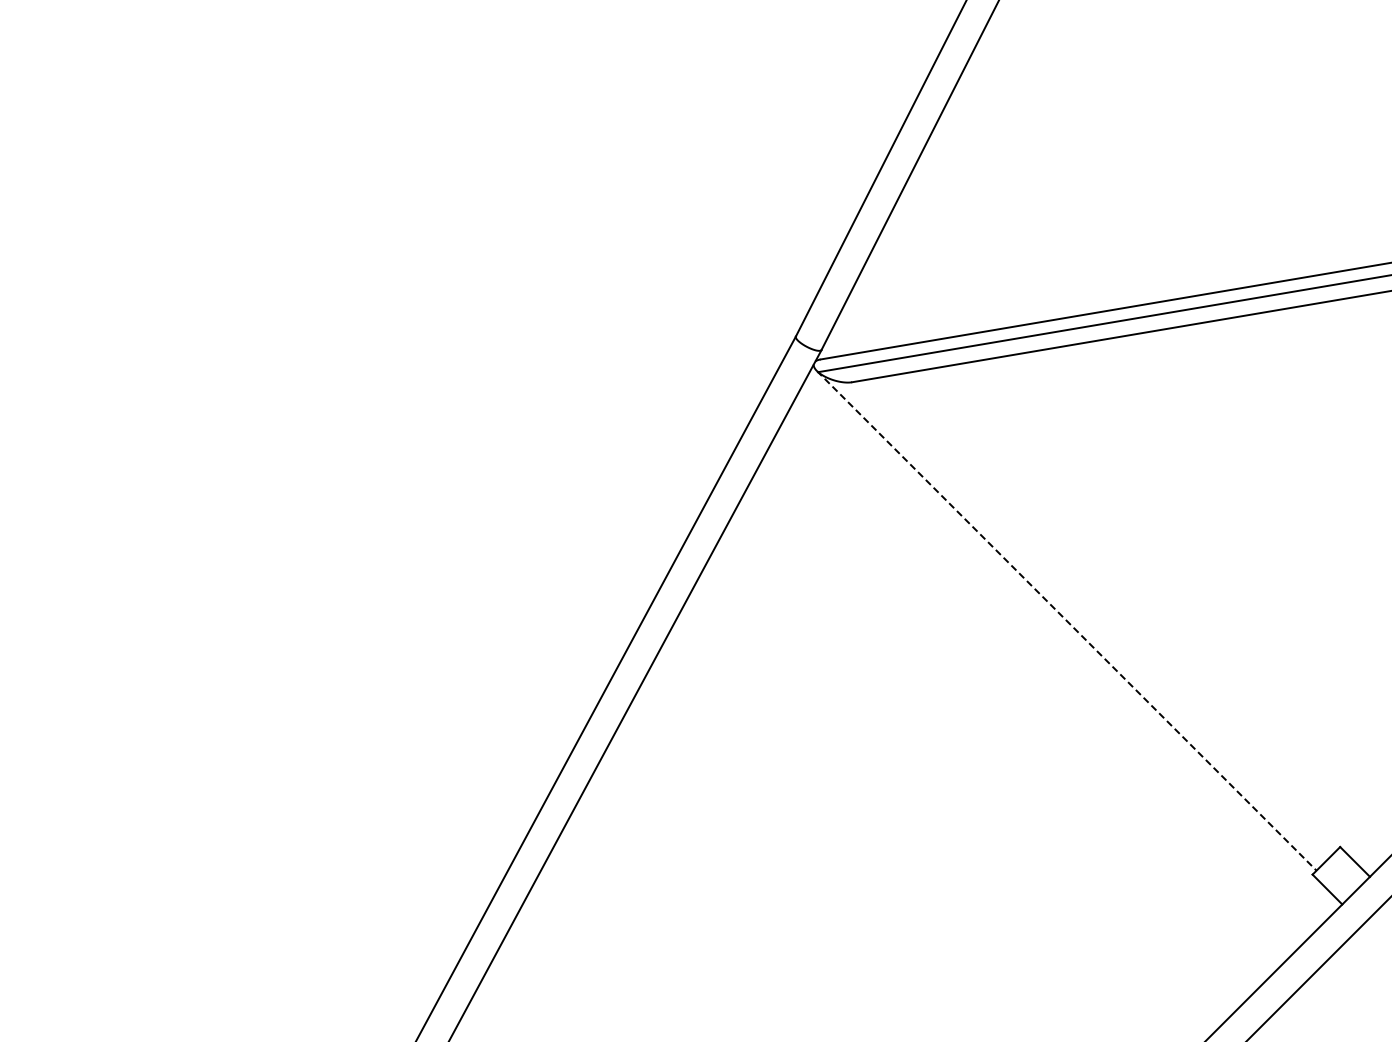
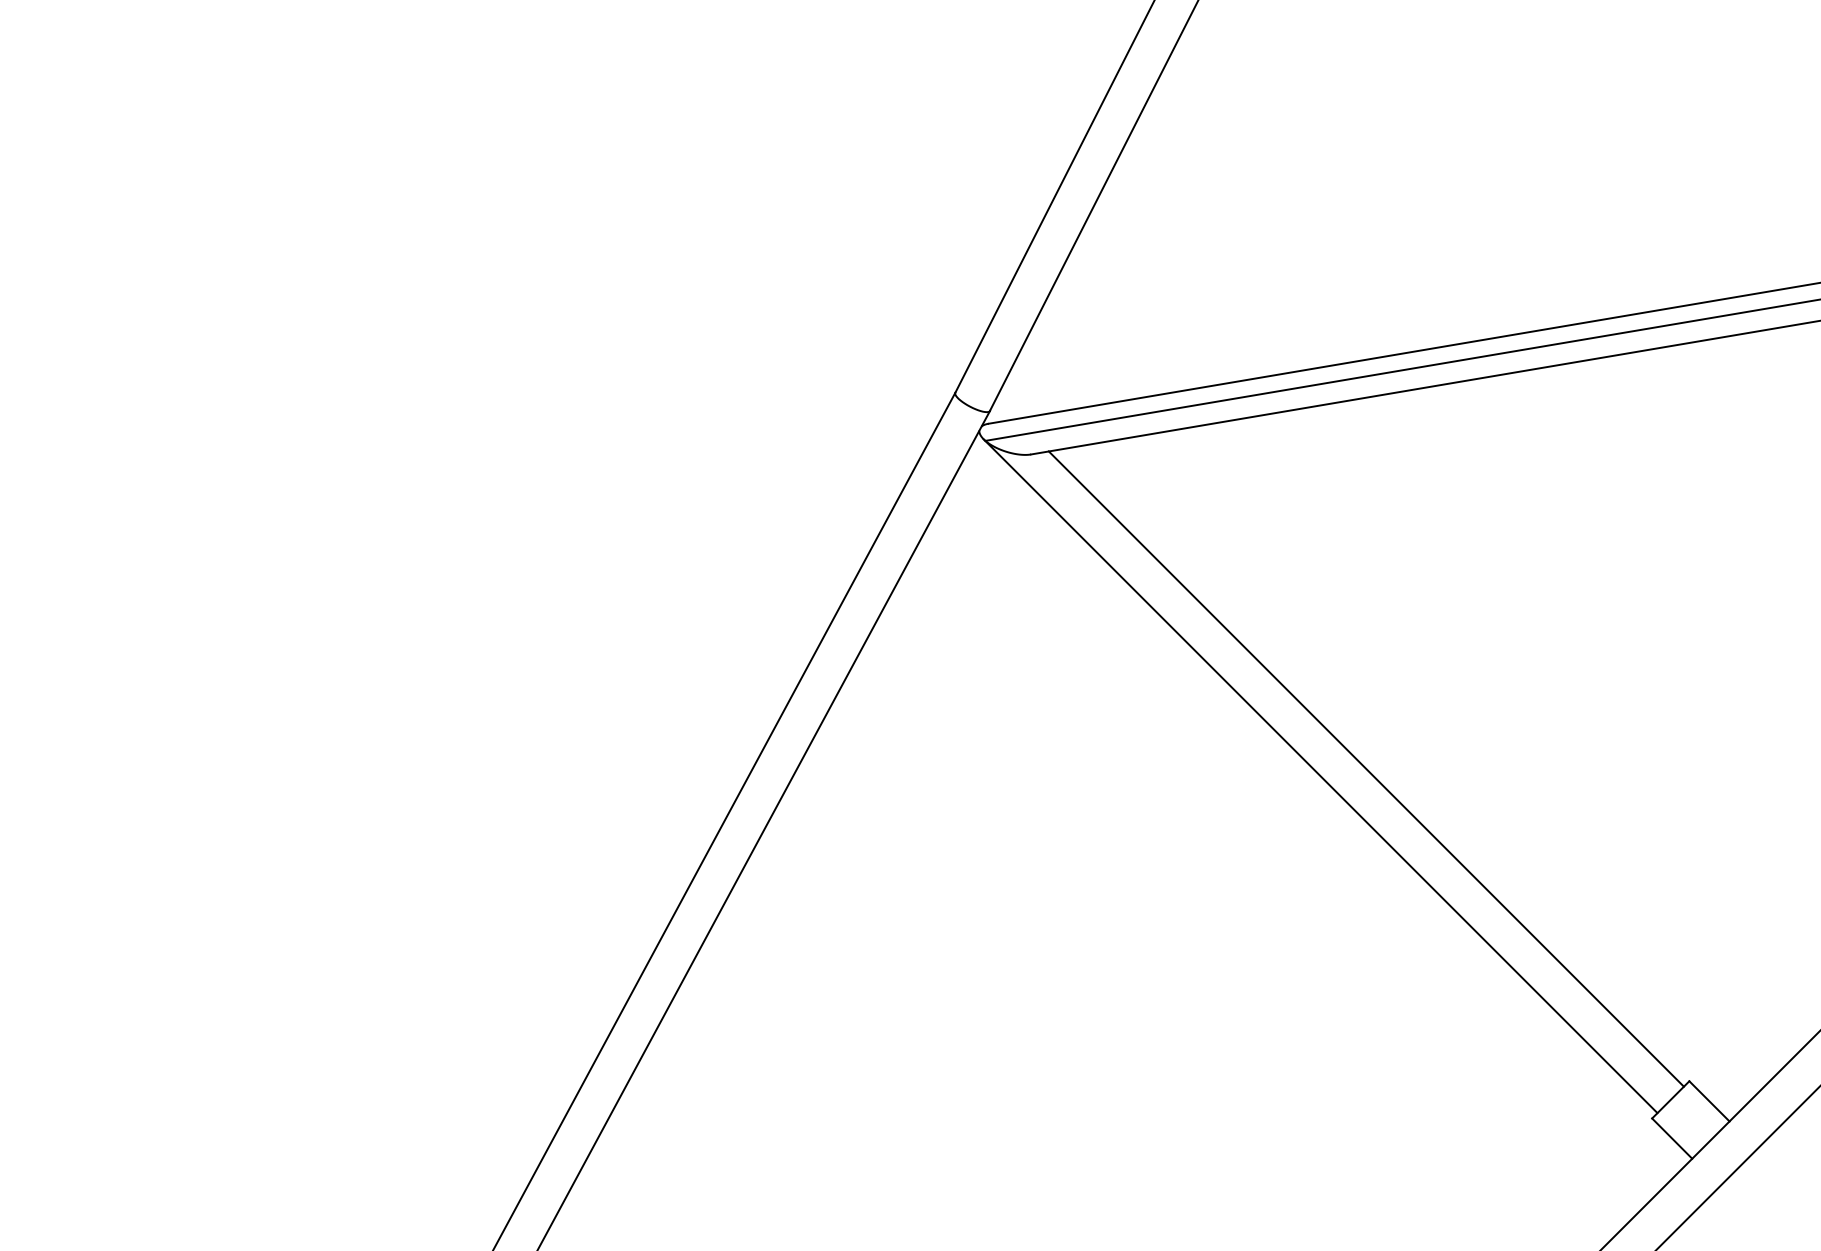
line: (1100, 615) -> (1366, 769), added
line: (1067, 621) -> (1321, 777), dashed -> solid

